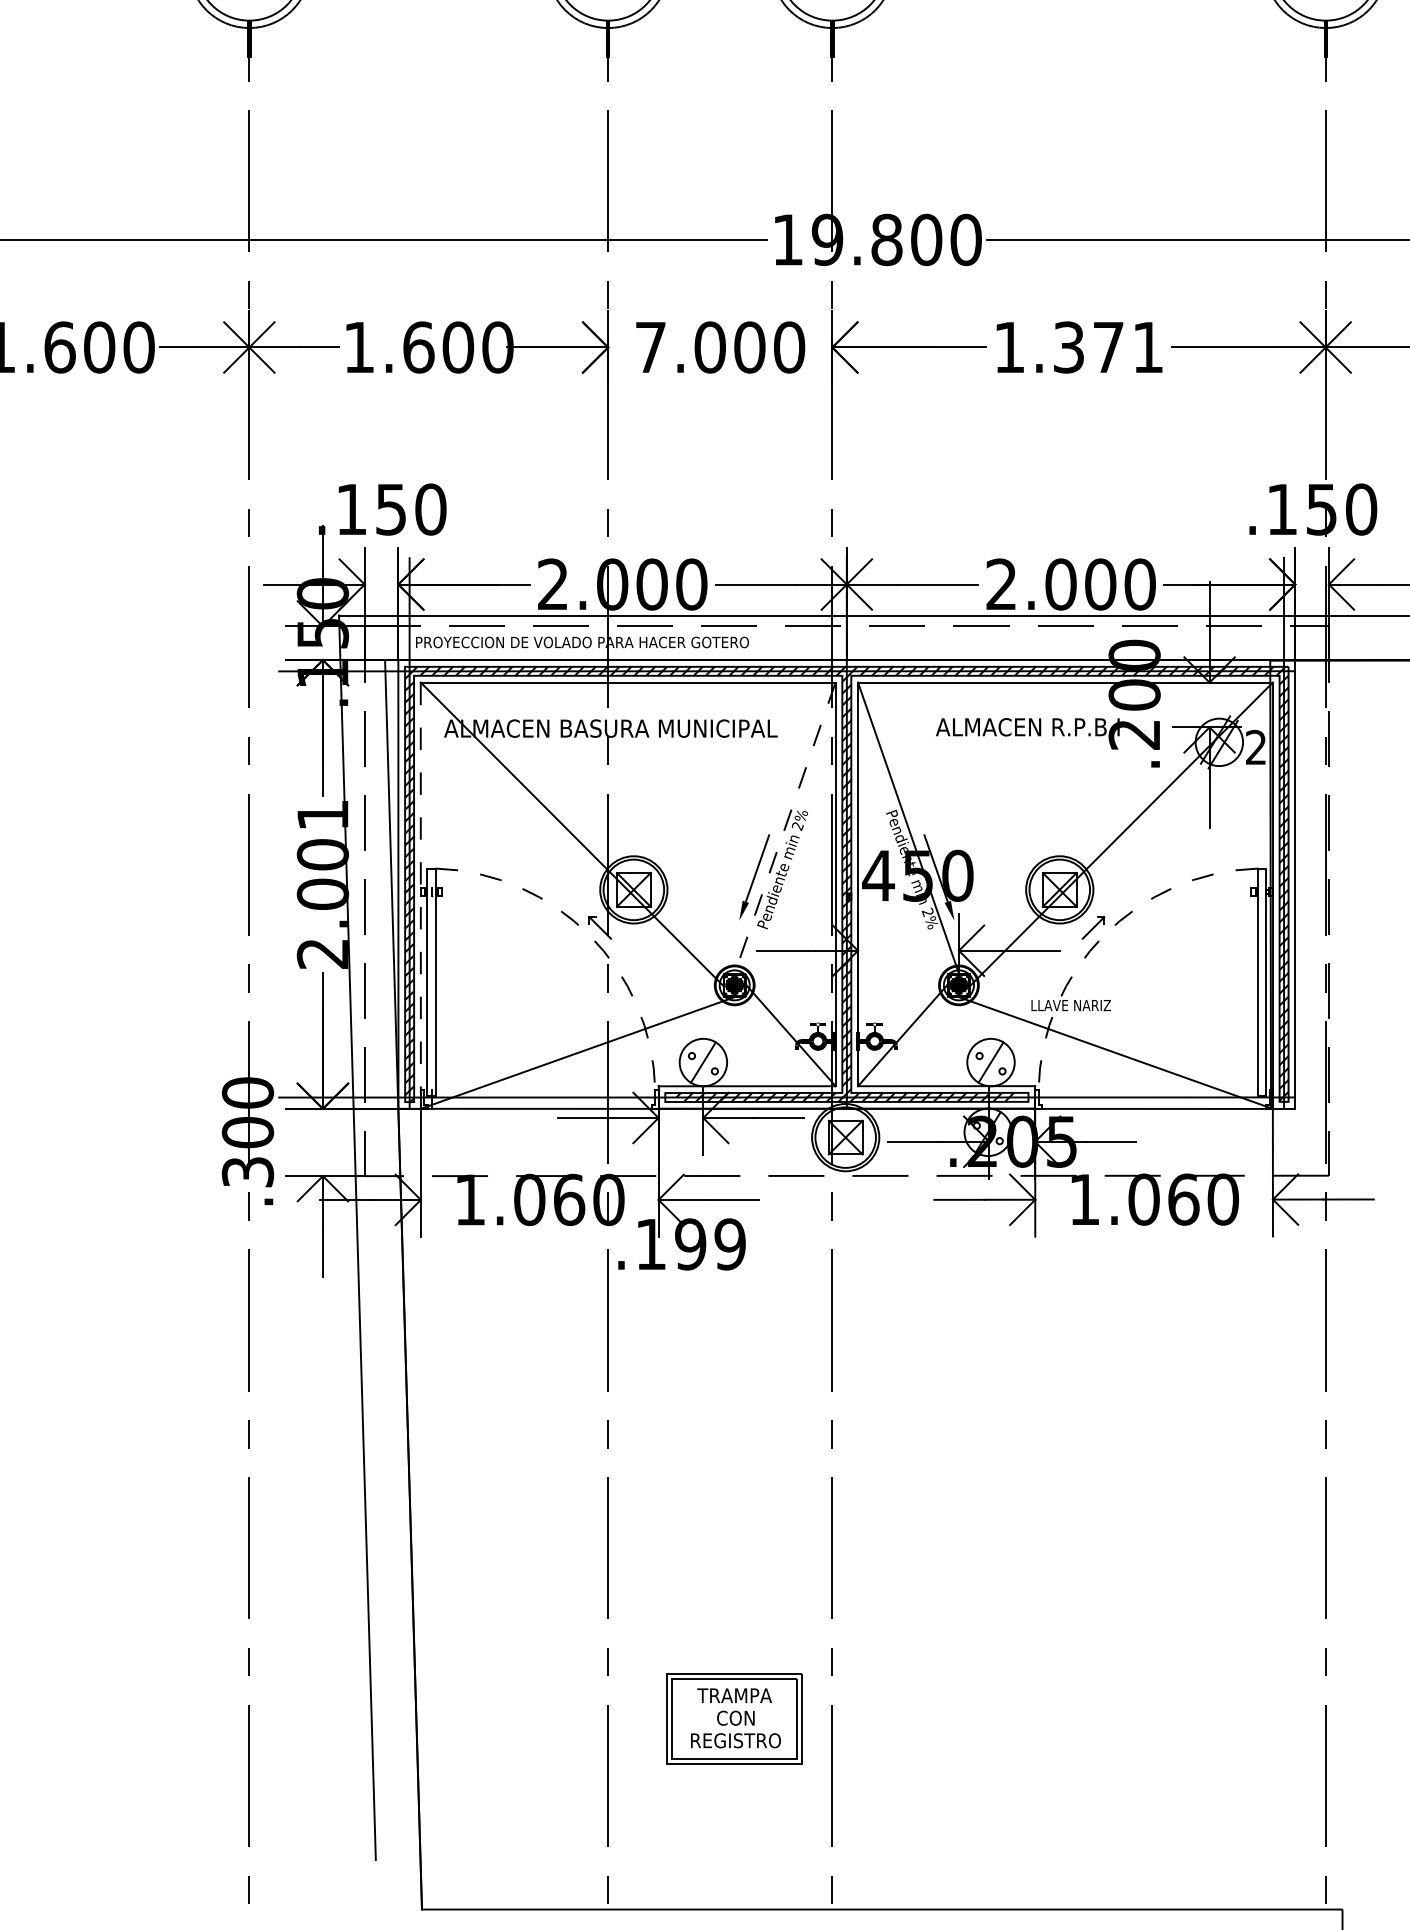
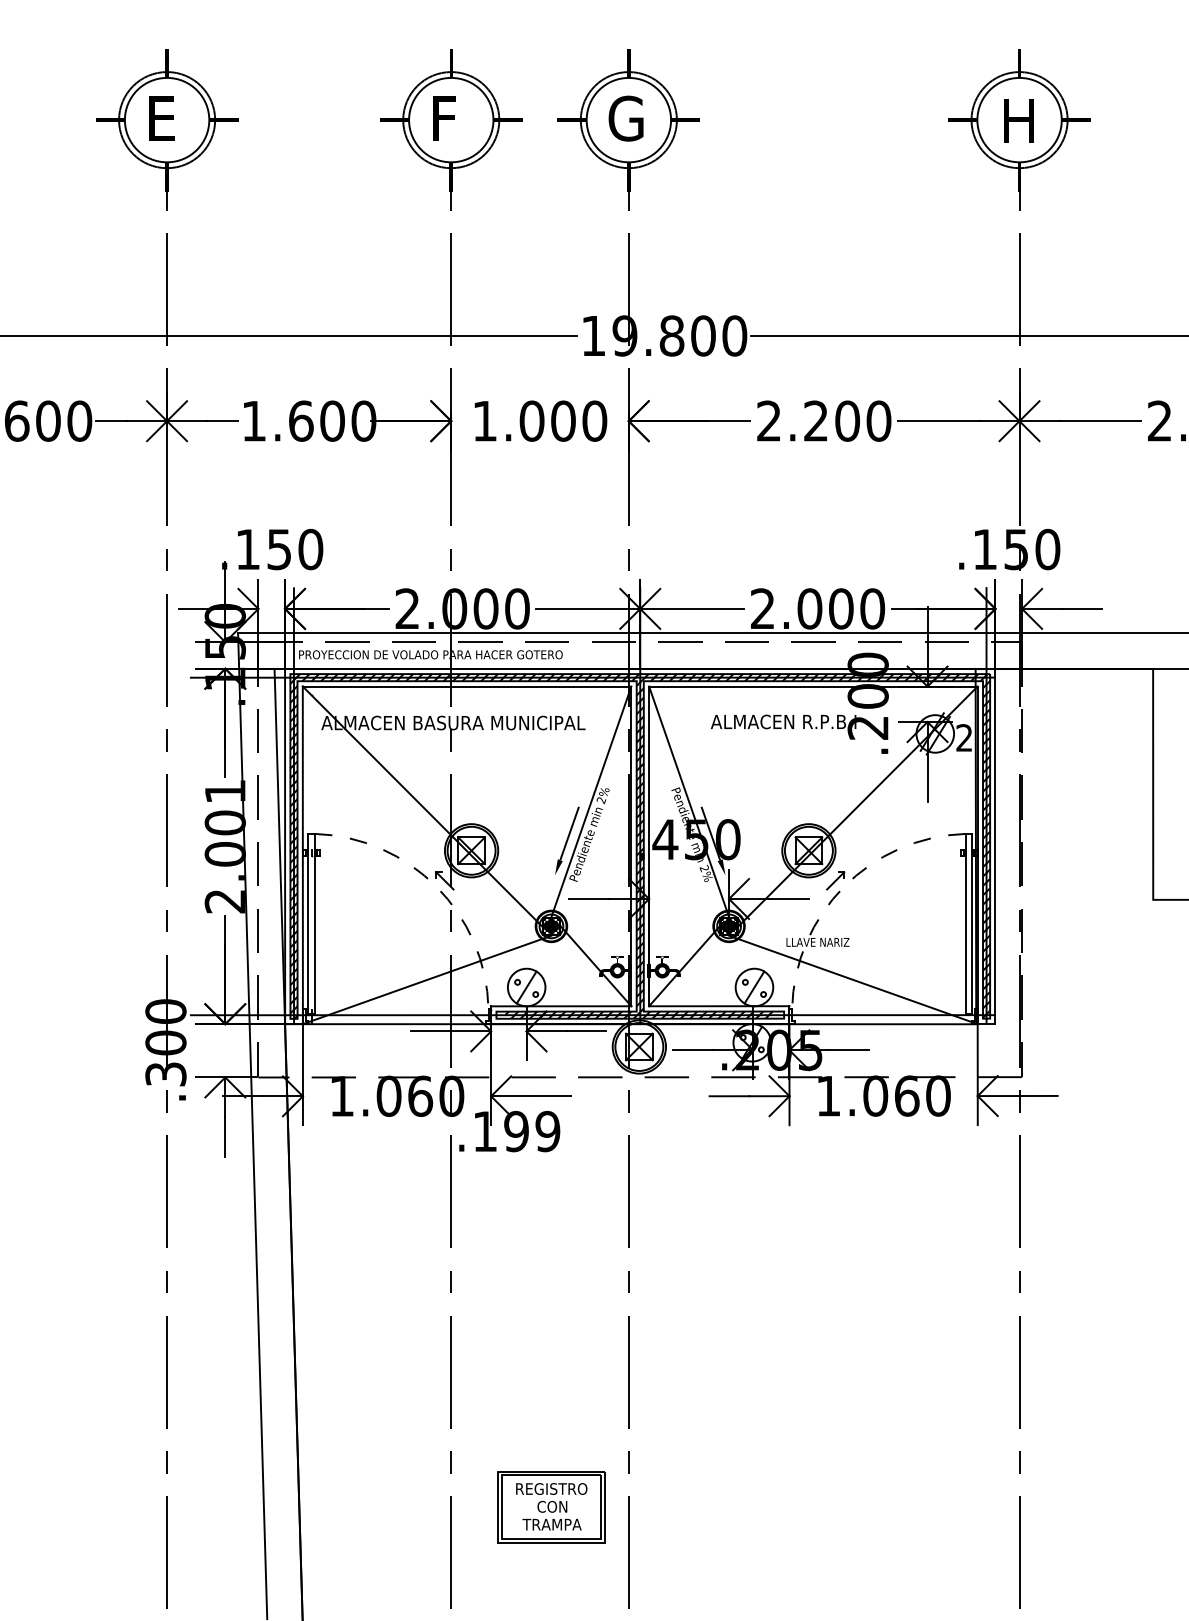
text: (1079, 346) -> (824, 420), 1.371 -> 2.200
text: (650, 347) -> (484, 421), 7.000 -> 1.000
line: (785, 827) -> (591, 801), dashed -> solid
line: (420, 895) -> (302, 855), dashed -> solid
text: (734, 1695) -> (551, 1488), TRAMPA -> REGISTRO
text: (736, 1740) -> (552, 1524), REGISTRO -> TRAMPA

